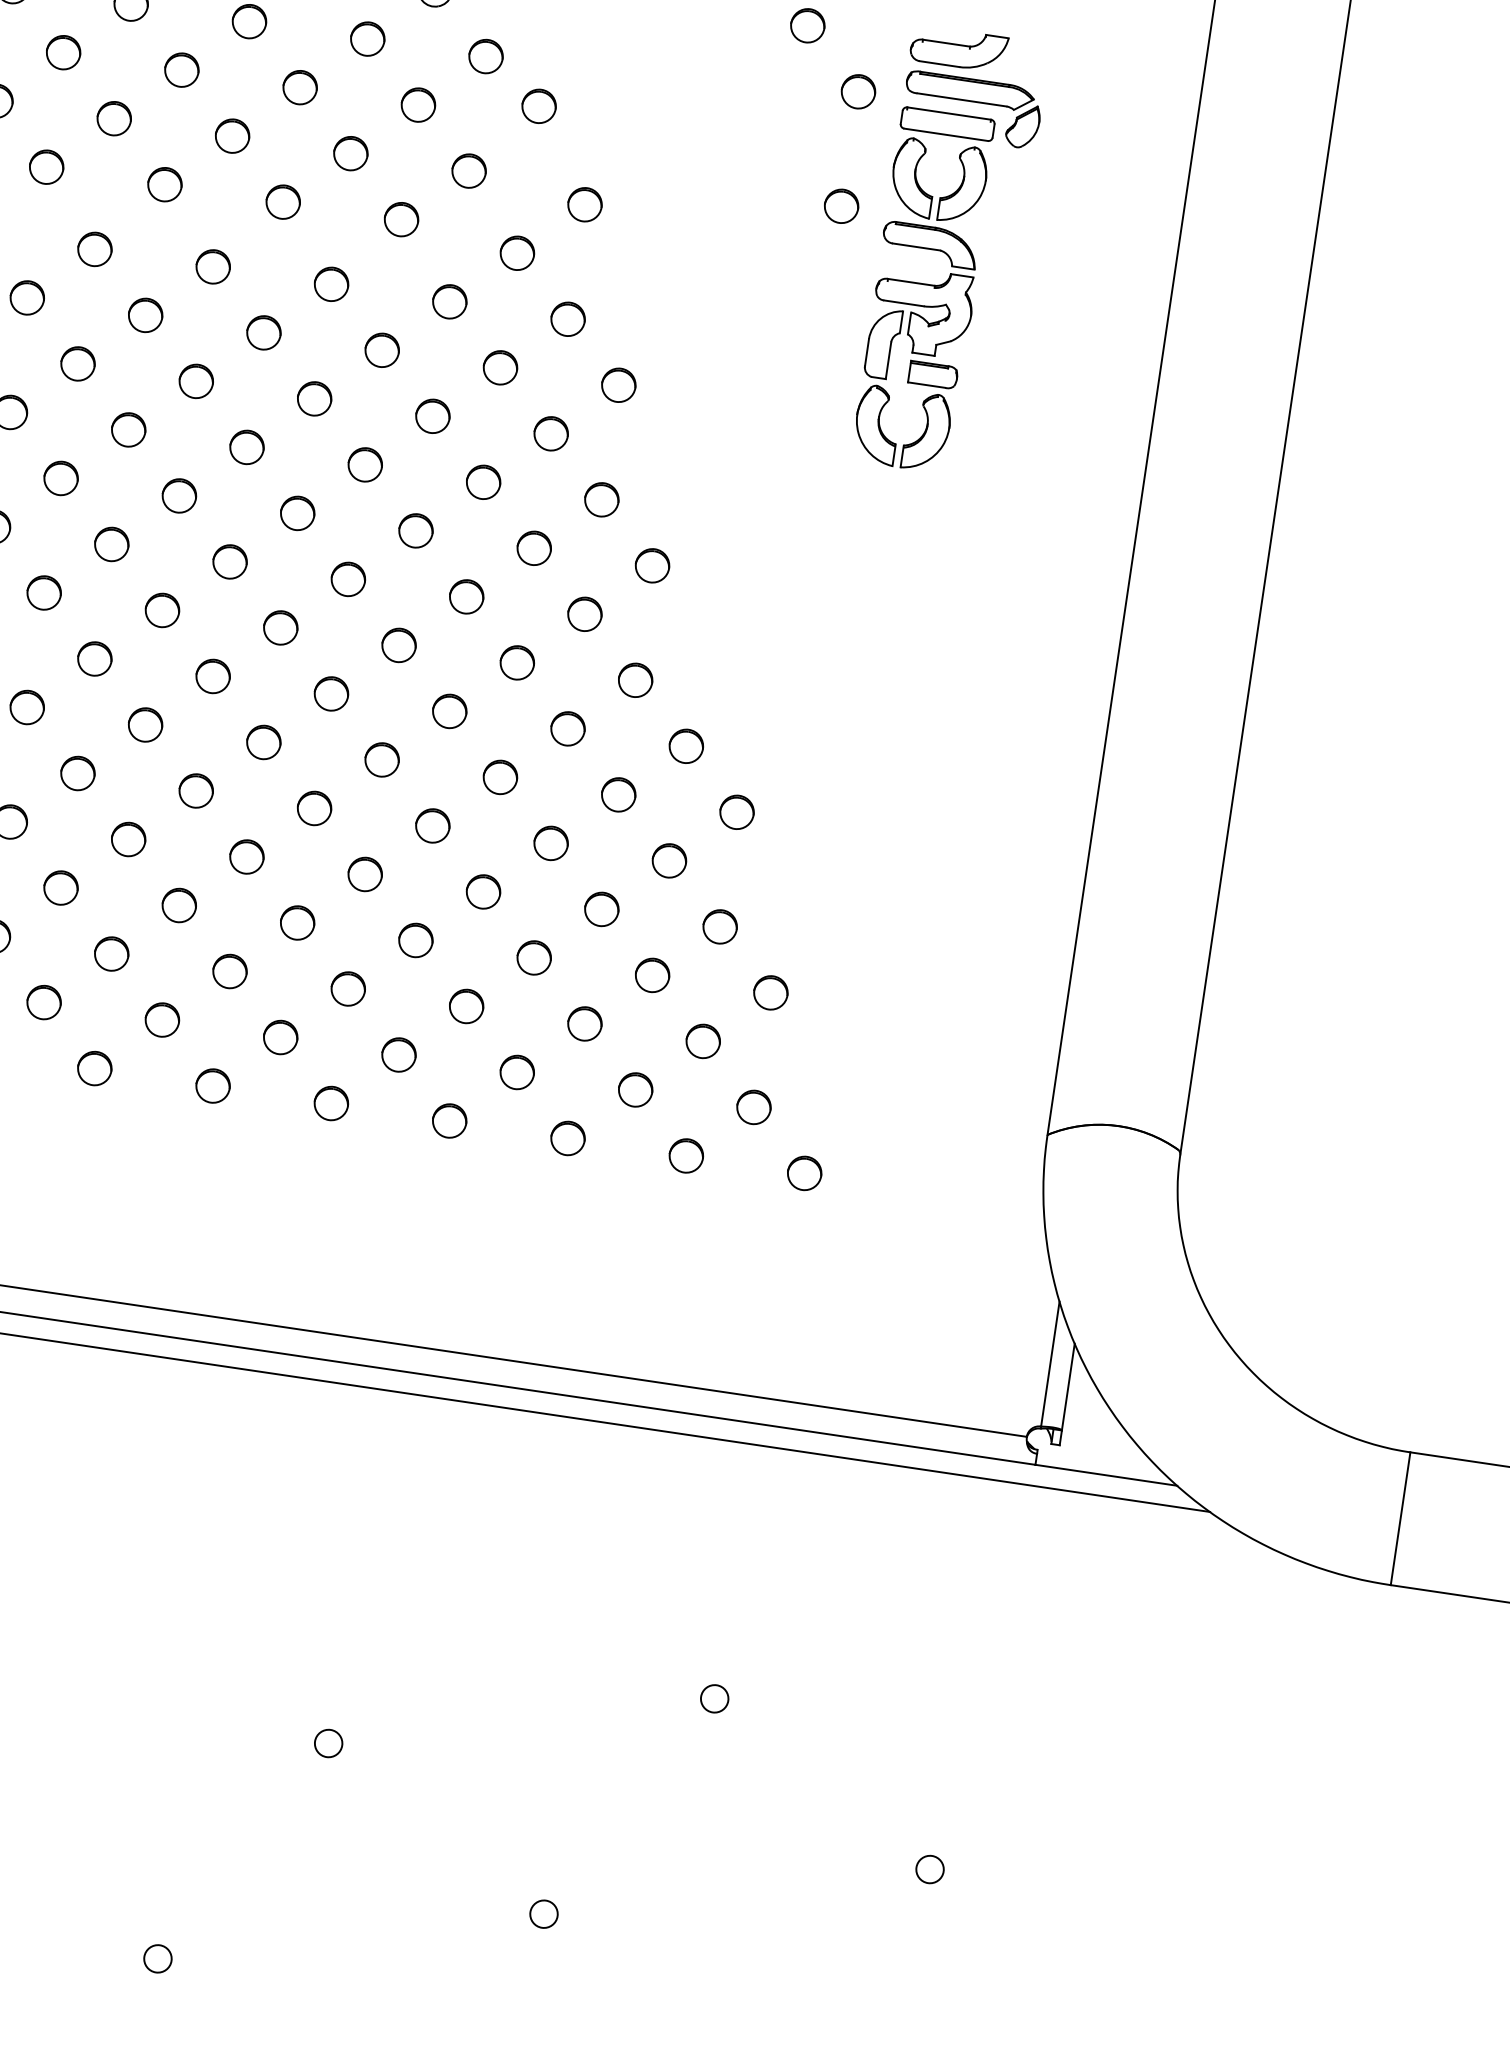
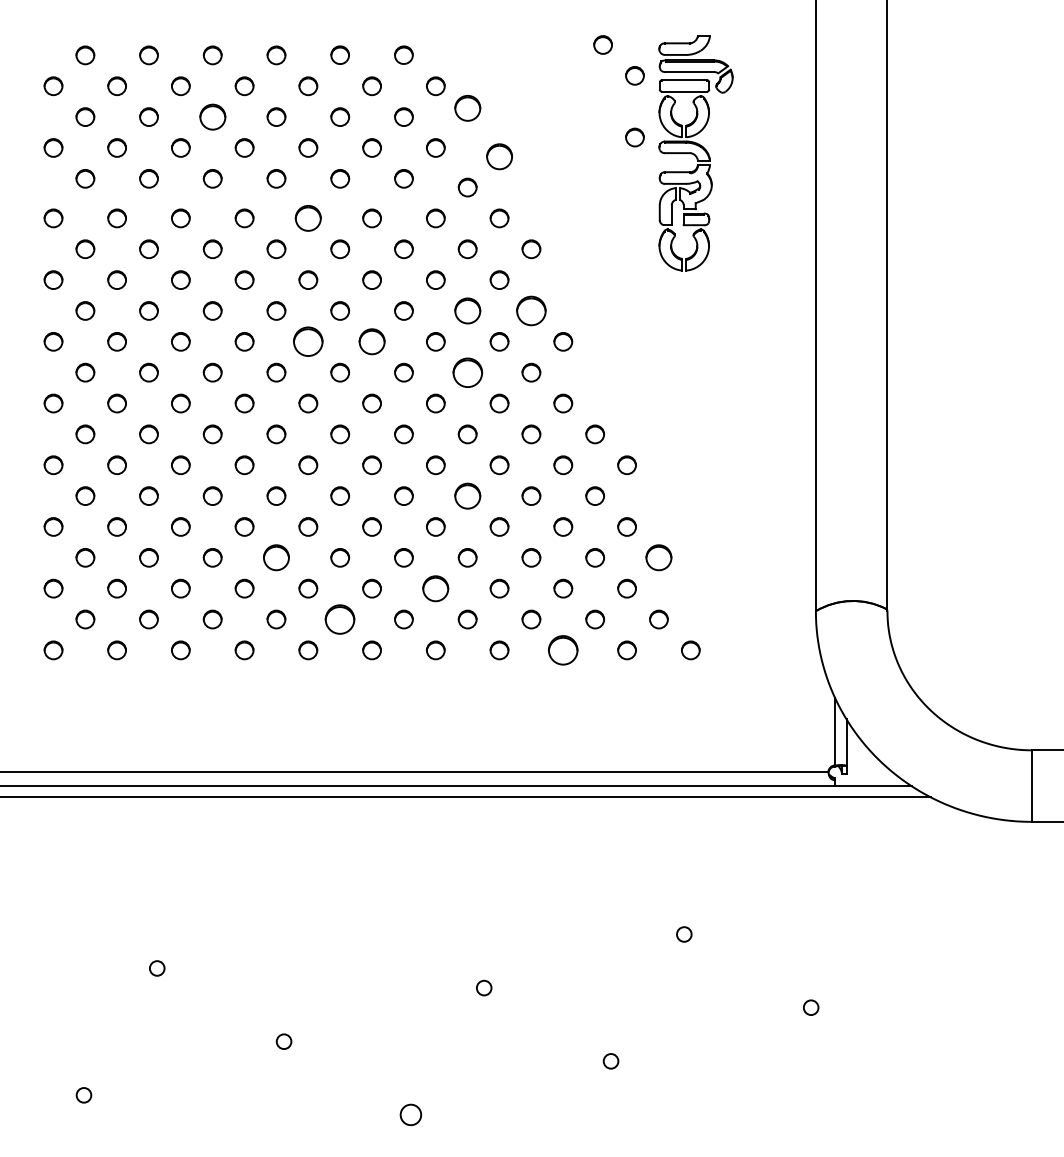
part: (63, 51) -> (212, 116), size x1.4
part: (538, 106) -> (467, 108), size x1.4
part: (584, 204) -> (499, 156), size x1.4
part: (213, 267) -> (308, 218), size x1.4
part: (483, 481) -> (467, 310), size x1.4
part: (179, 495) -> (308, 341), size x1.6
part: (602, 498) -> (531, 310), size x1.6
circle: (296, 512) -> (371, 341), size x1.4
part: (466, 596) -> (467, 372), size x1.6
part: (432, 824) -> (467, 495), size x1.4
part: (61, 887) -> (276, 557), size x1.4
part: (347, 988) -> (435, 588), size x1.4
circle: (770, 992) -> (658, 557), size x1.4
part: (162, 1020) -> (340, 619), size x1.6
part: (568, 1138) -> (563, 650), size x1.6
circle: (157, 1957) -> (410, 1114), size x1.4

